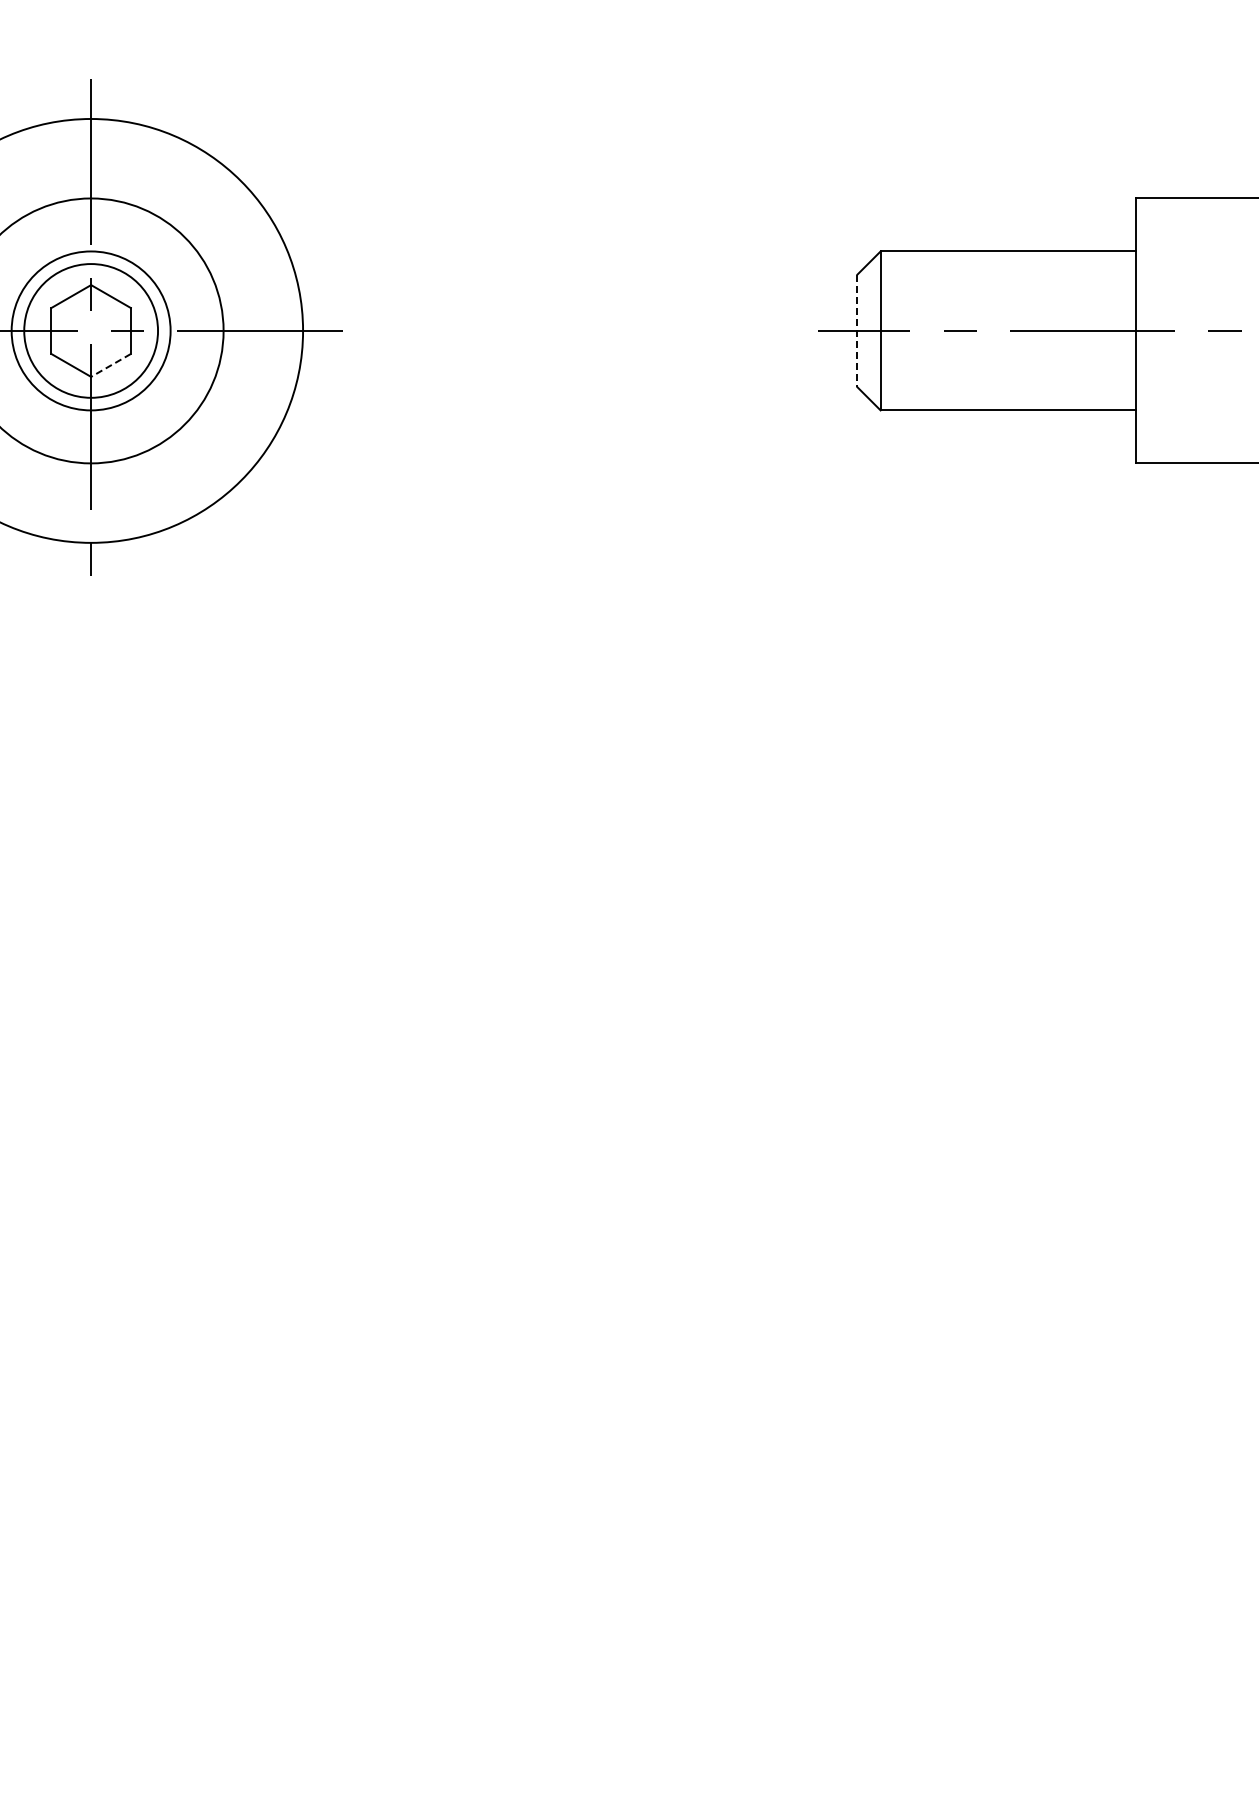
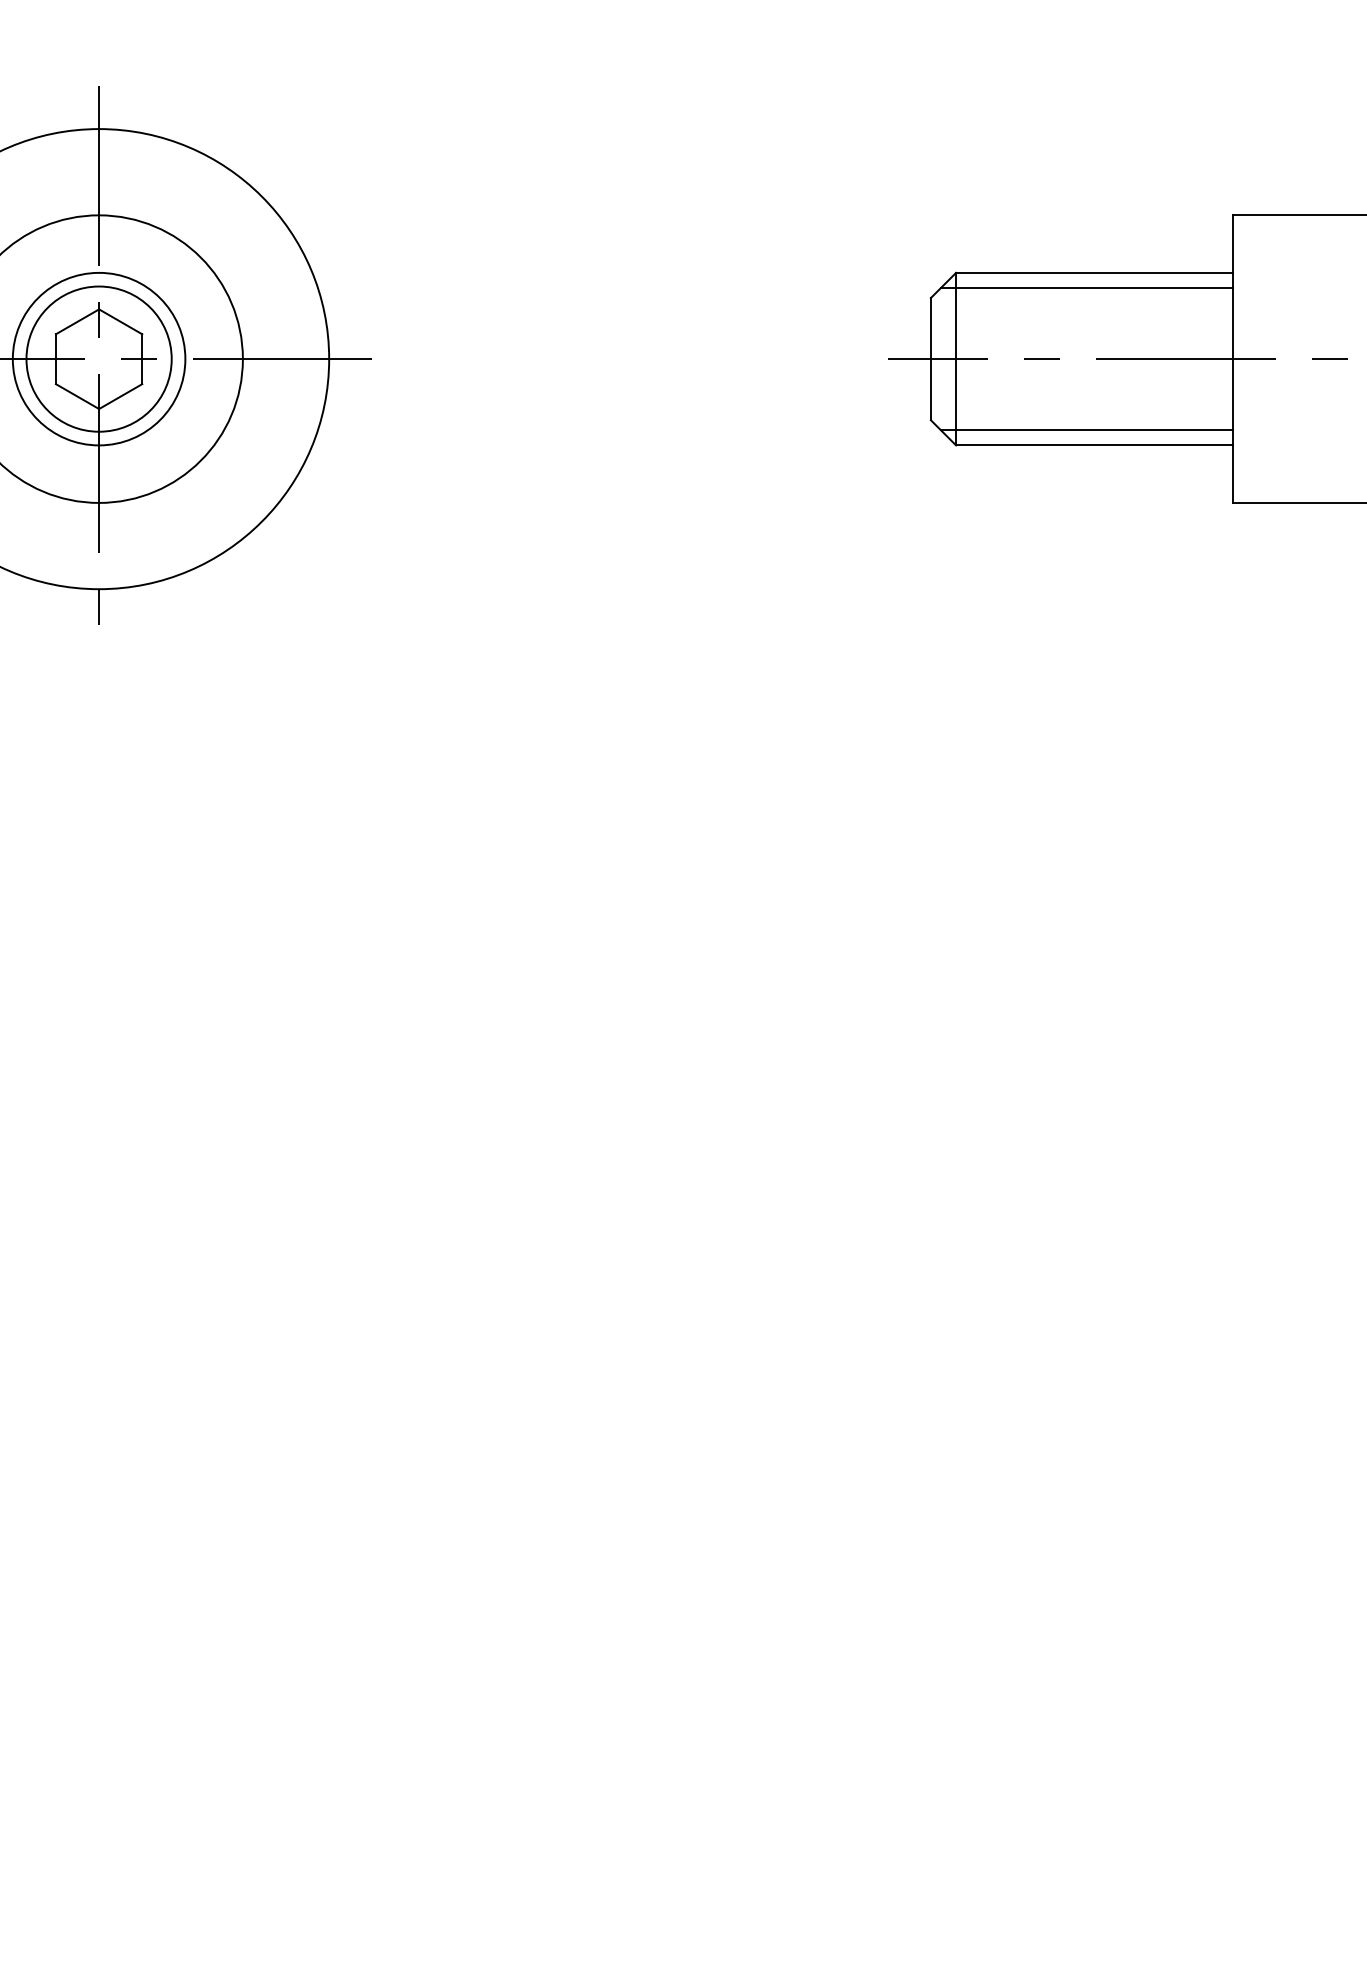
line: (1000, 265) -> (1086, 288), added
line: (857, 331) -> (930, 359), dashed -> solid
line: (111, 365) -> (121, 396), dashed -> solid
line: (1000, 396) -> (1086, 430), added

